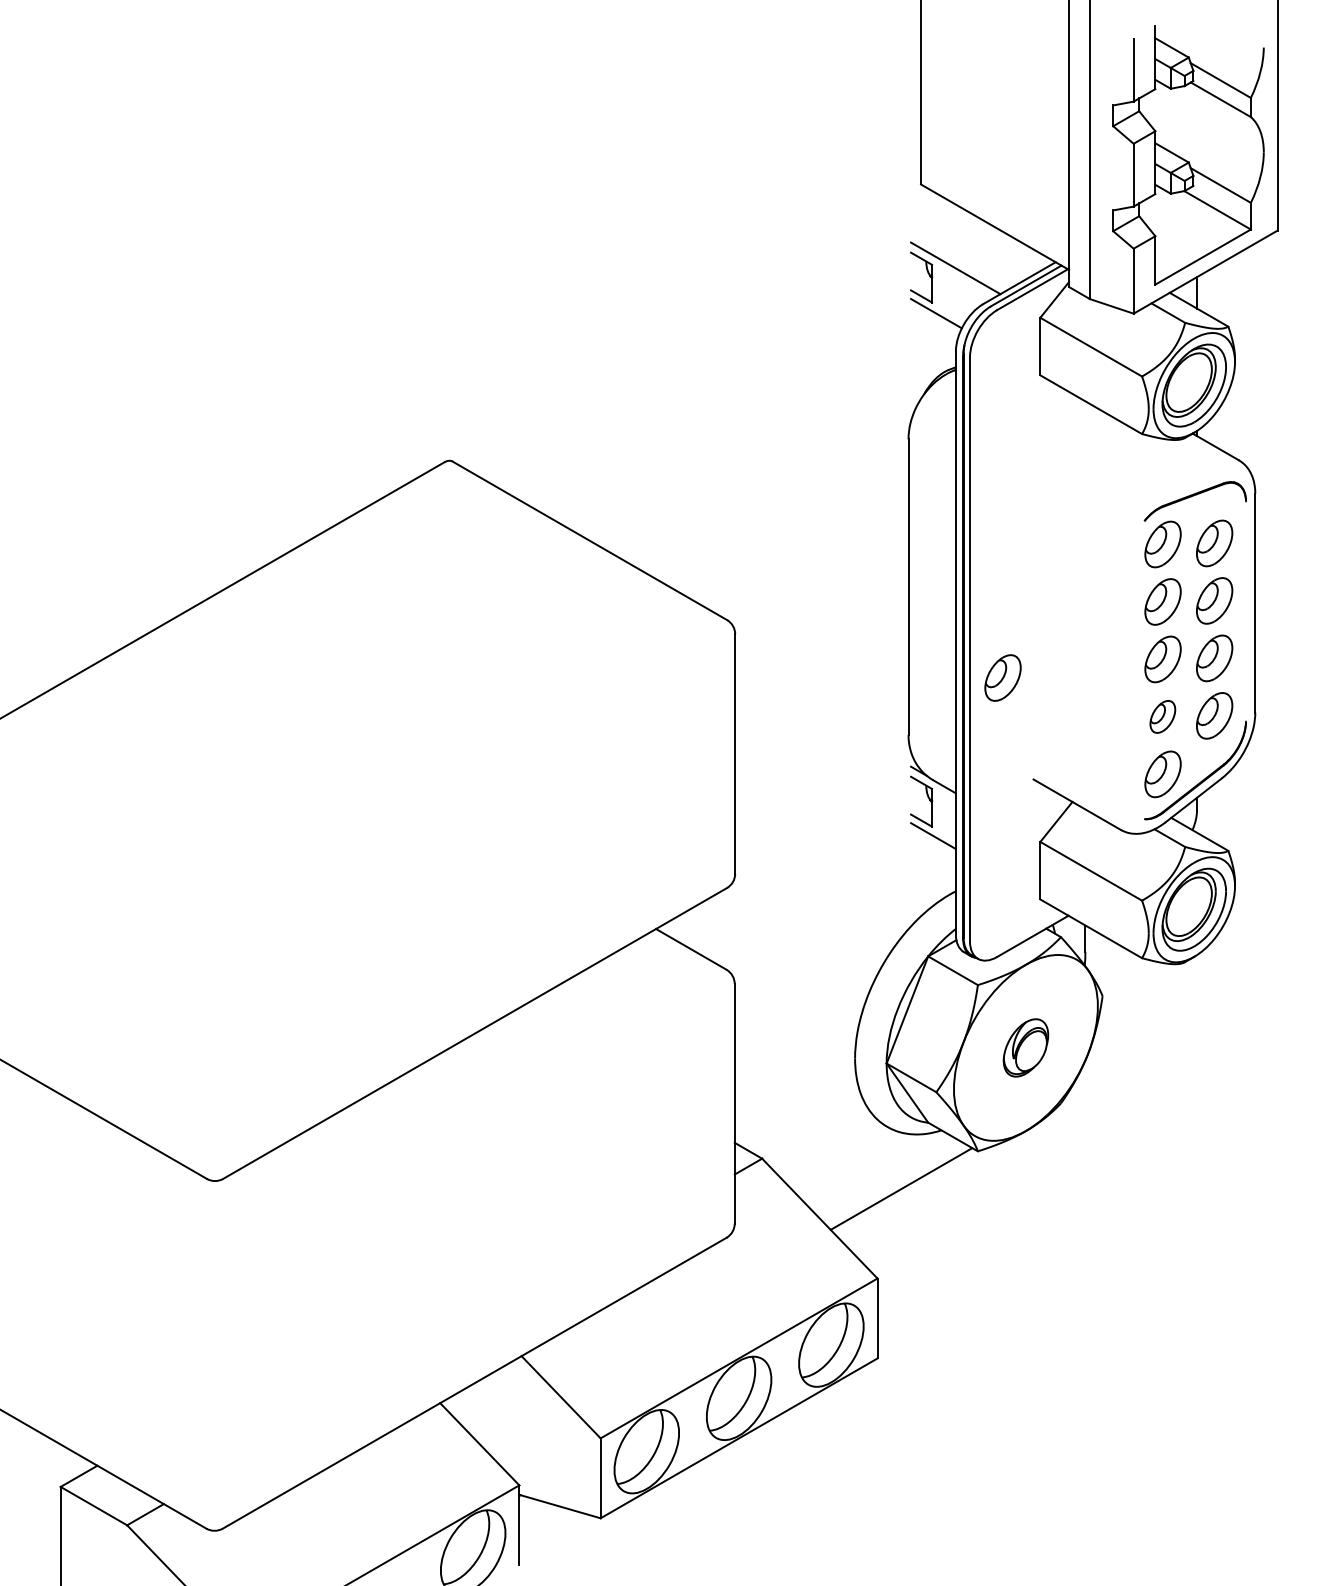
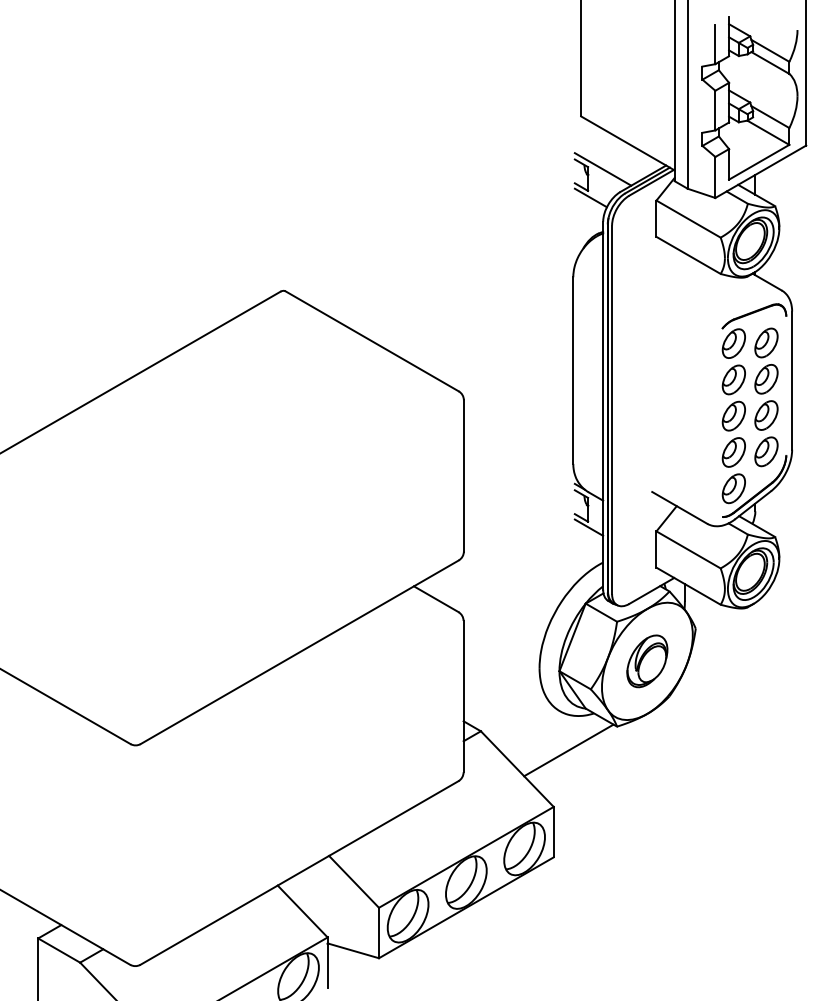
part: (1002, 677) -> (632, 427), removed
part: (1162, 716) -> (733, 452), size x1.43
part: (1026, 1048) -> (647, 661), size x1.43

